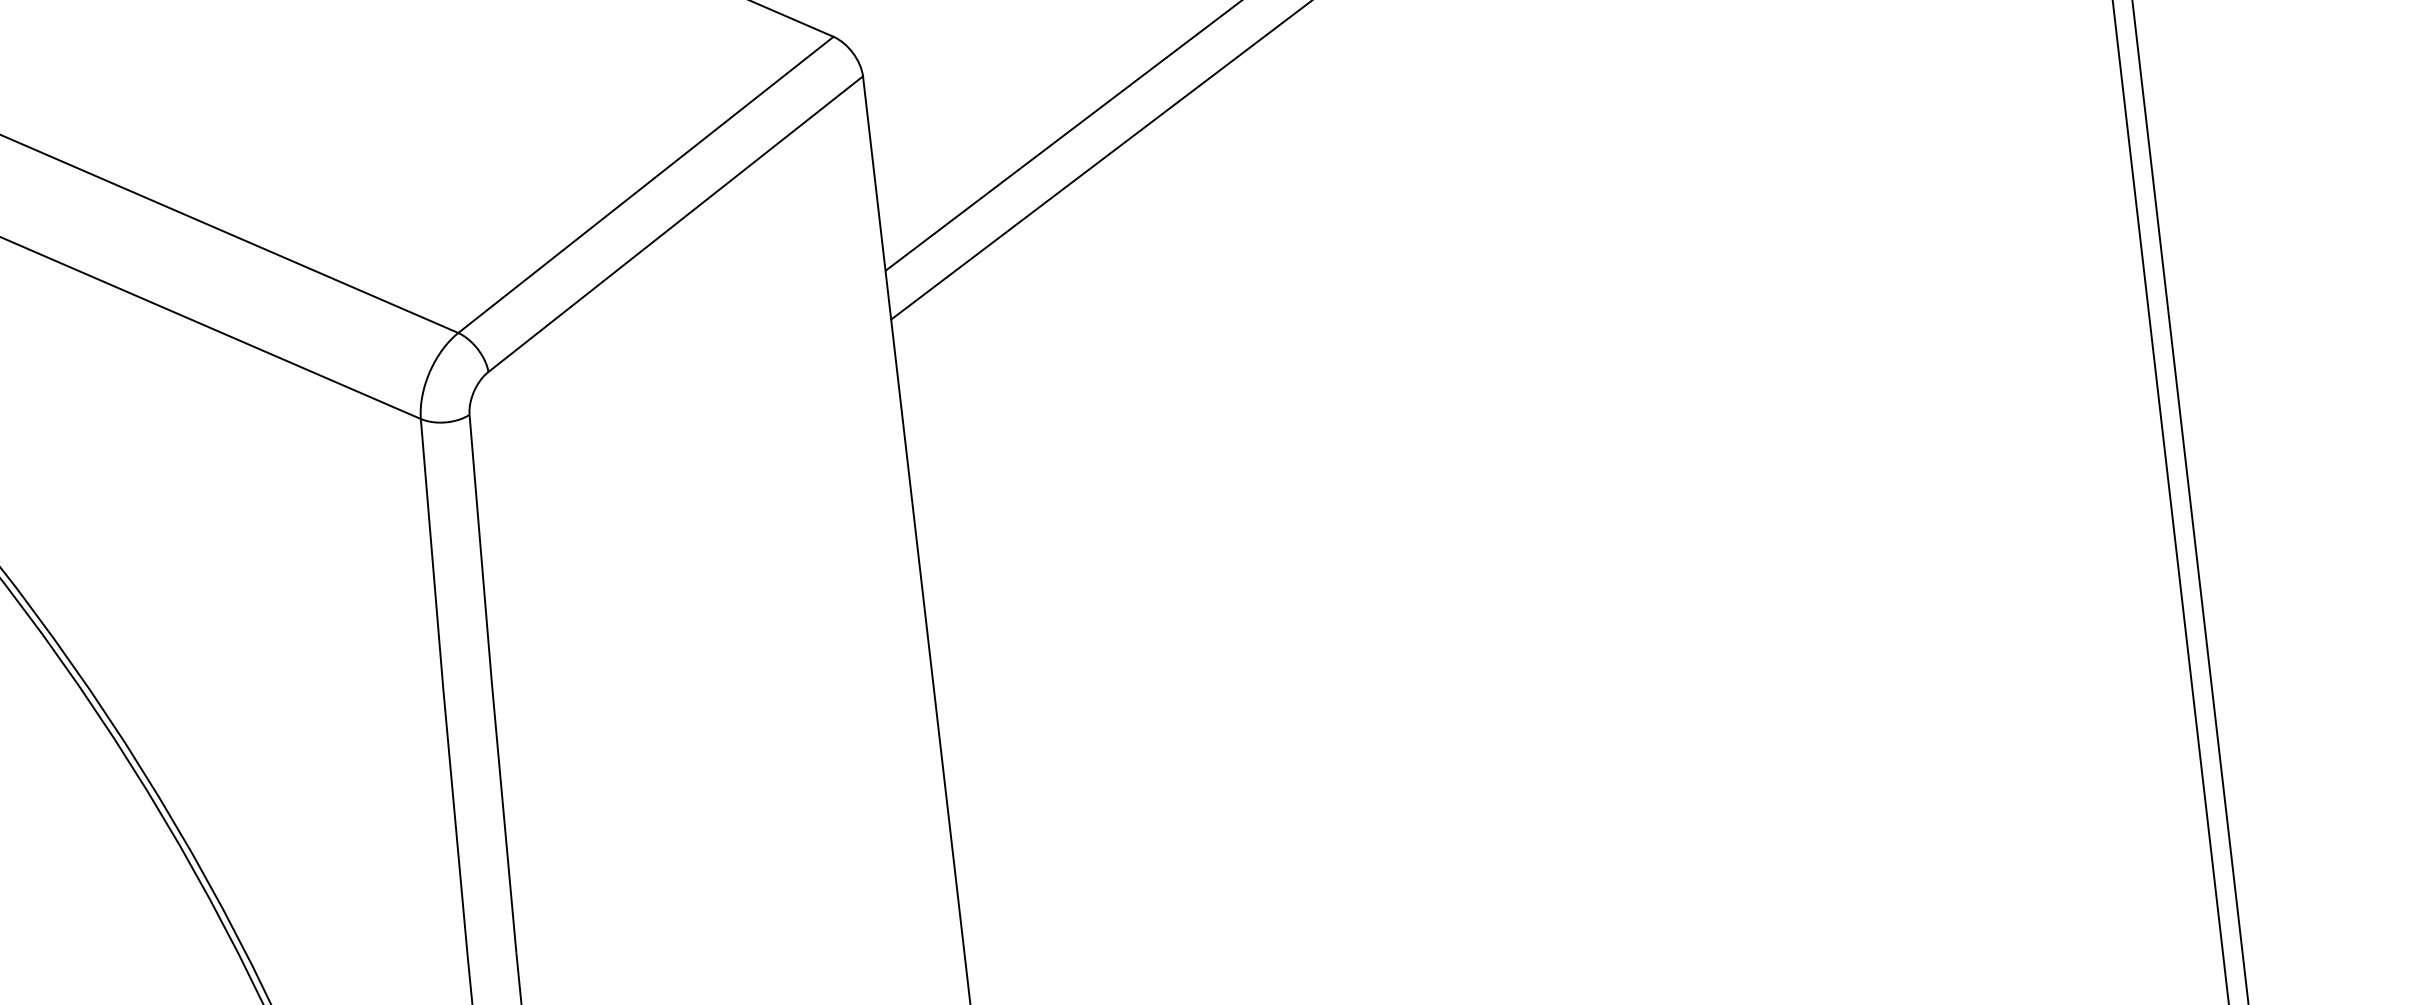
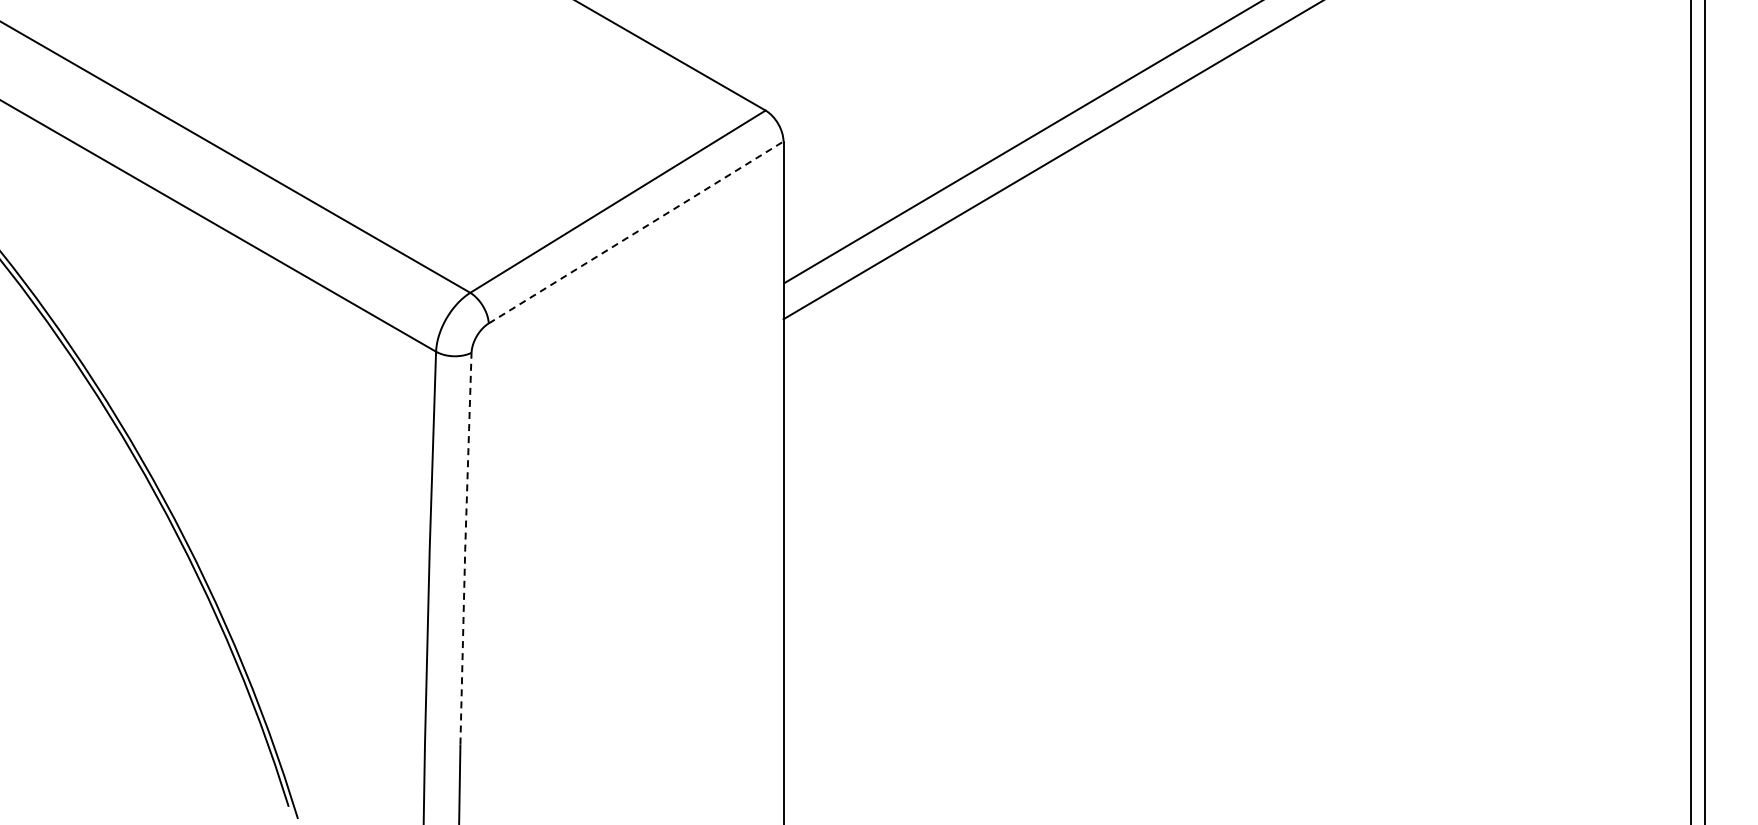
line: (676, 224) -> (636, 232), solid -> dashed
line: (492, 684) -> (465, 549), solid -> dashed

